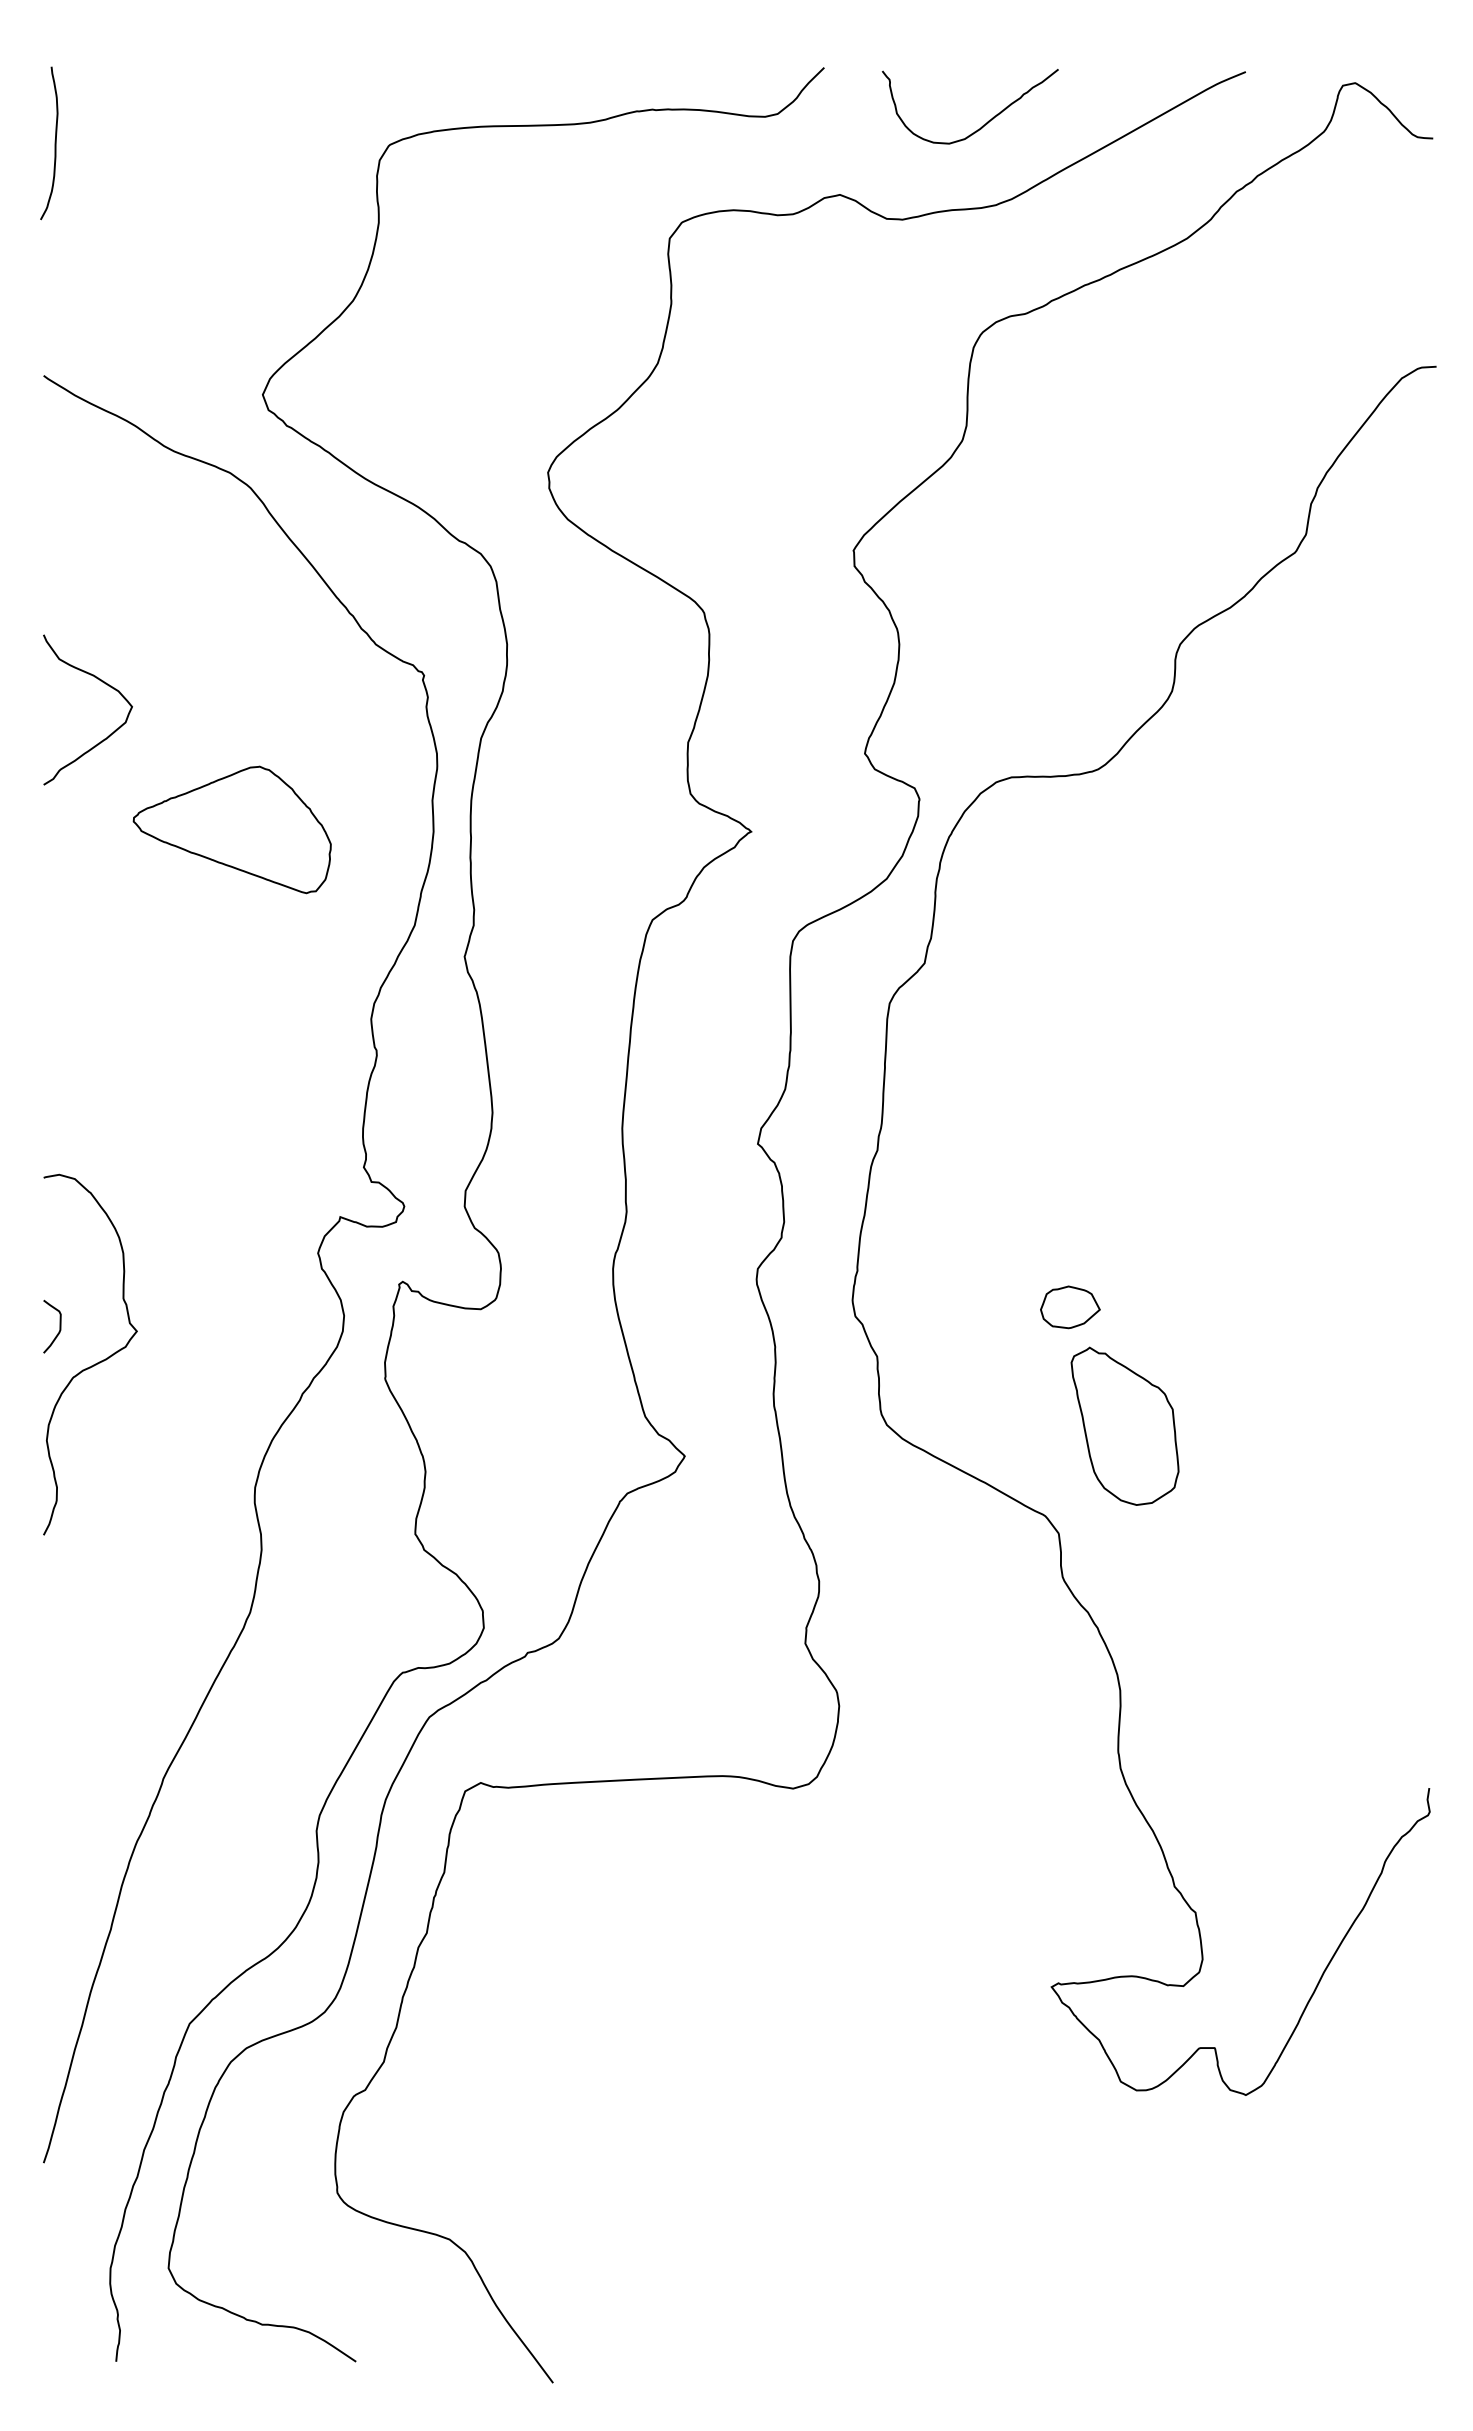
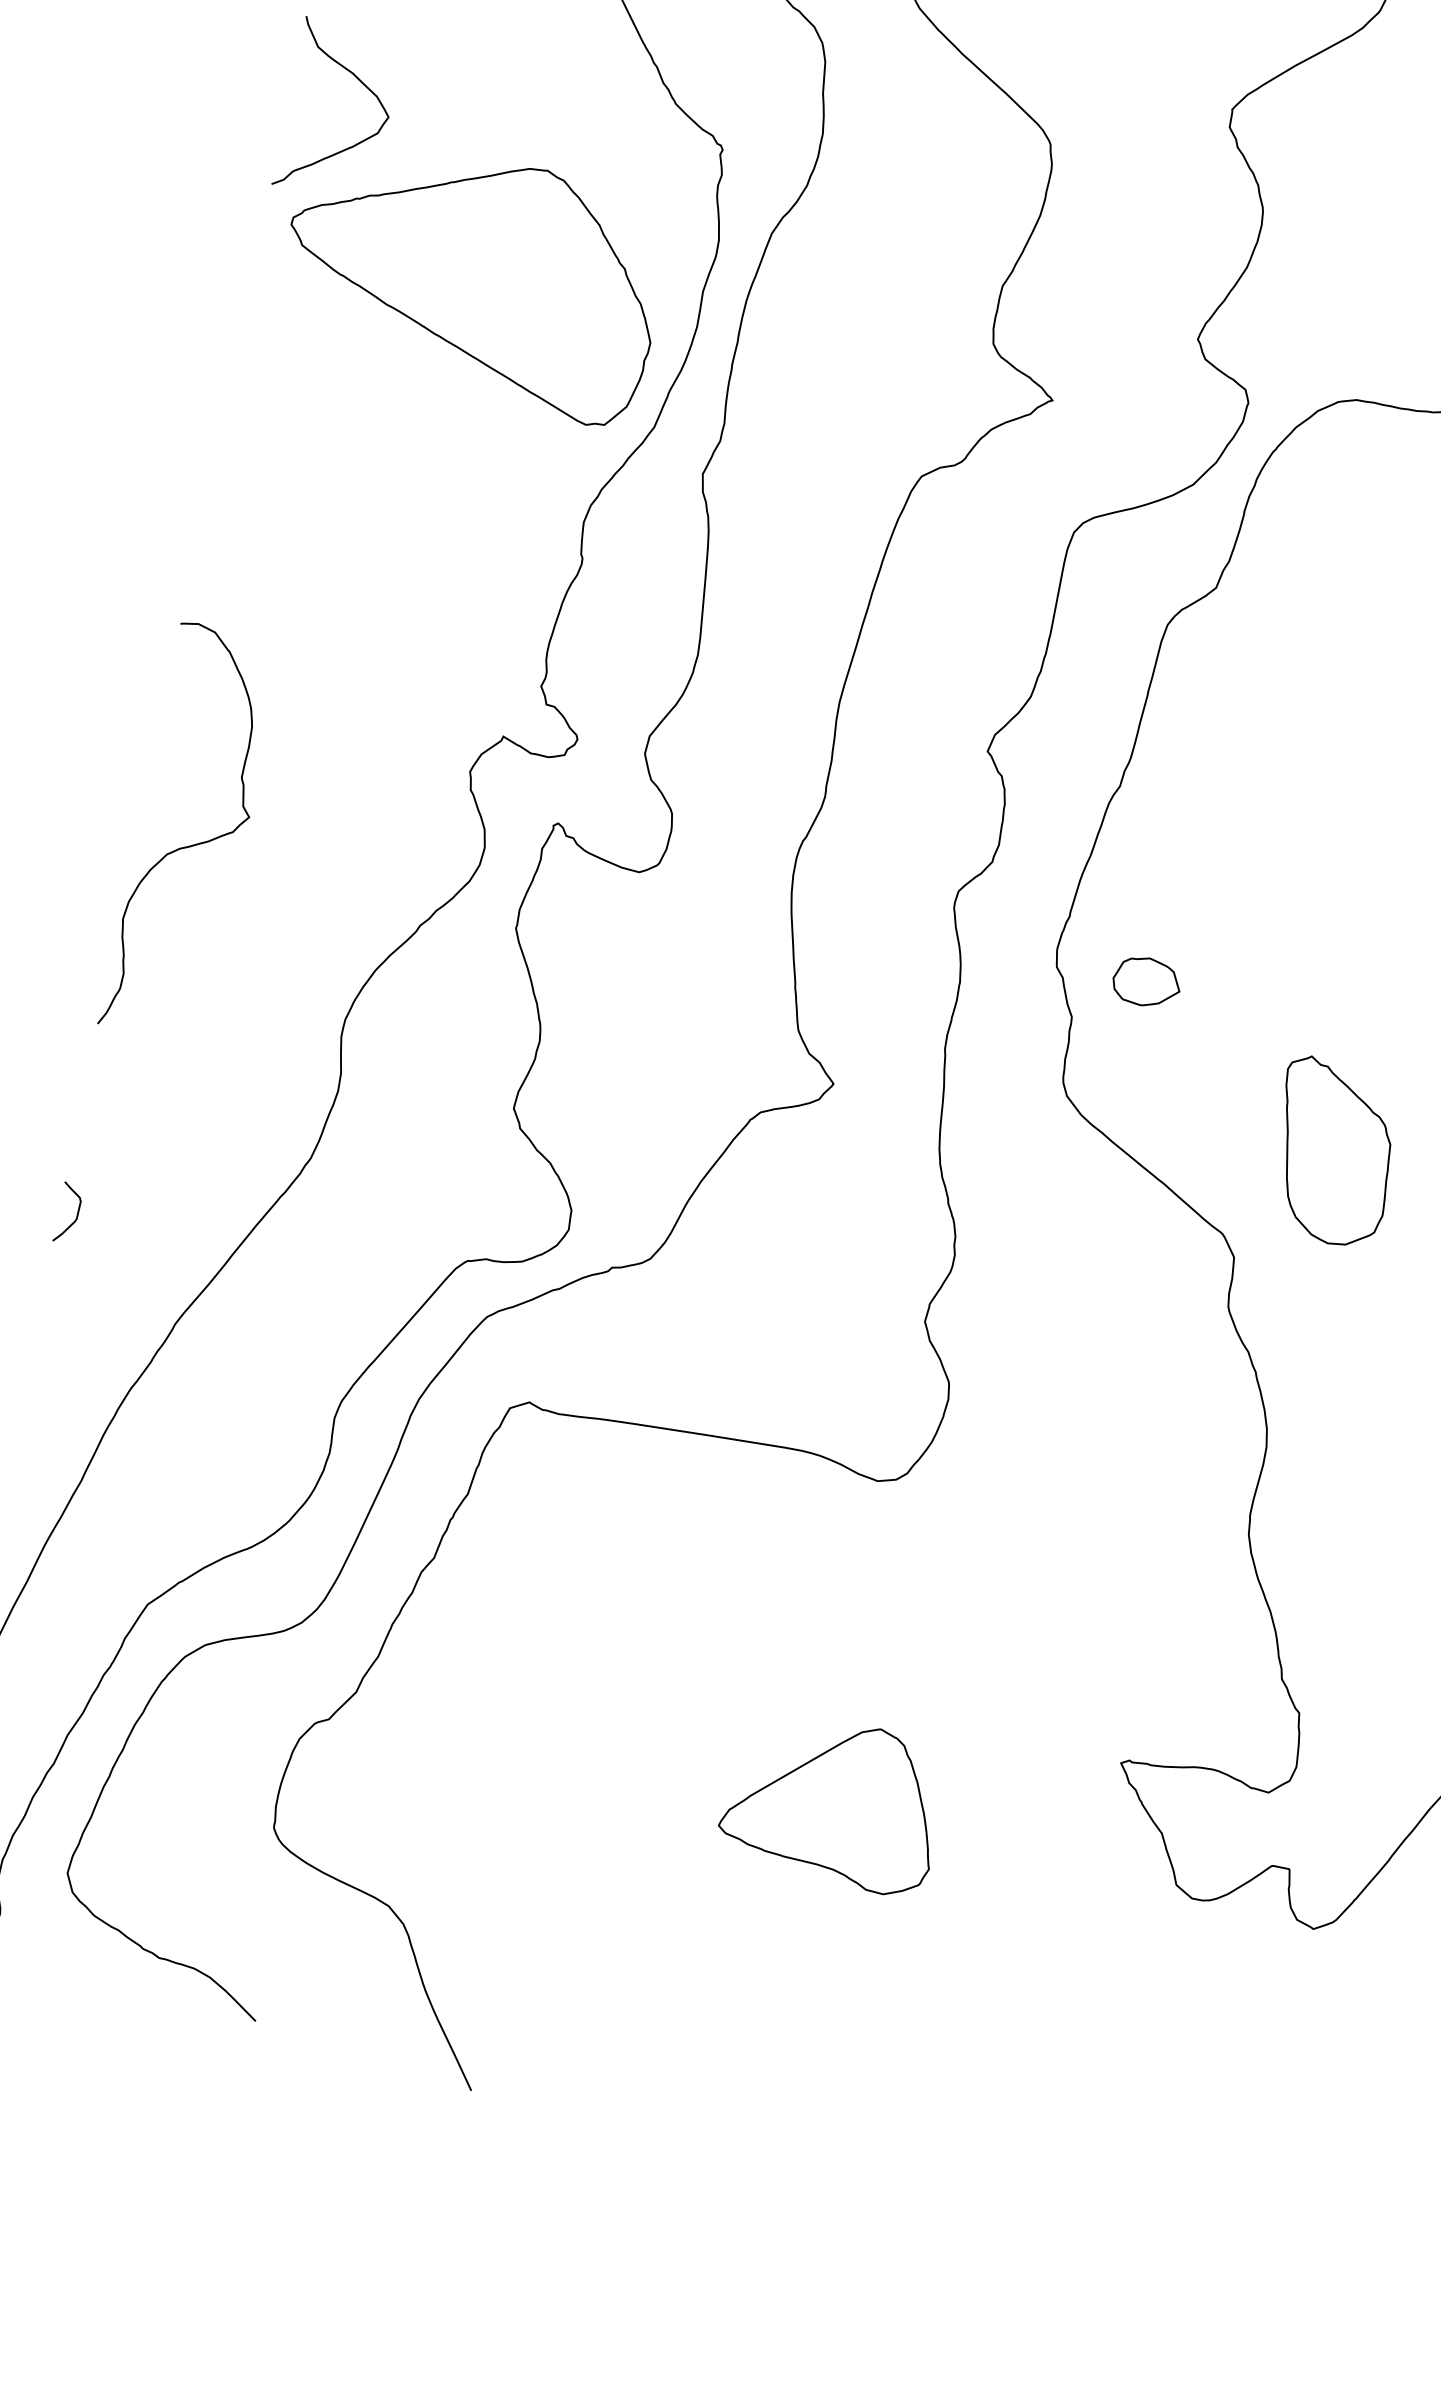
part: (232, 829) -> (472, 277), size x1.67
part: (1070, 1307) -> (1147, 982), moved
curve: (59, 1326) -> (76, 1214), moved
part: (811, 2071) -> (832, 1801), added

